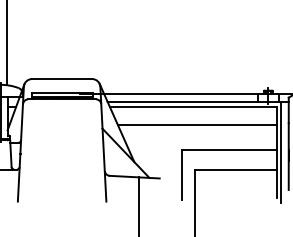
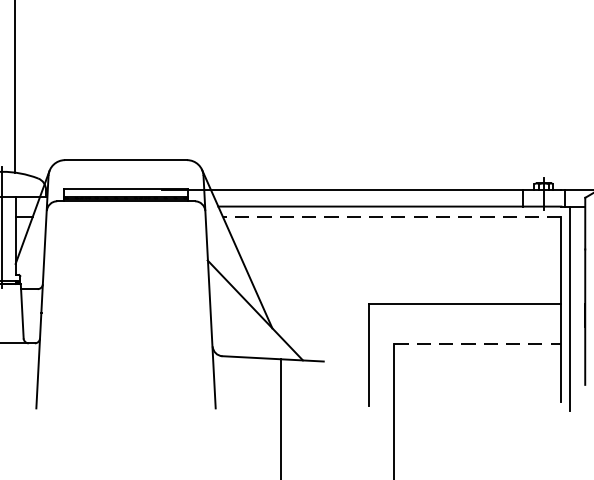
line: (193, 107) -> (392, 217), solid -> dashed
line: (197, 125) -> (400, 254), removed
line: (236, 169) -> (479, 343), solid -> dashed

